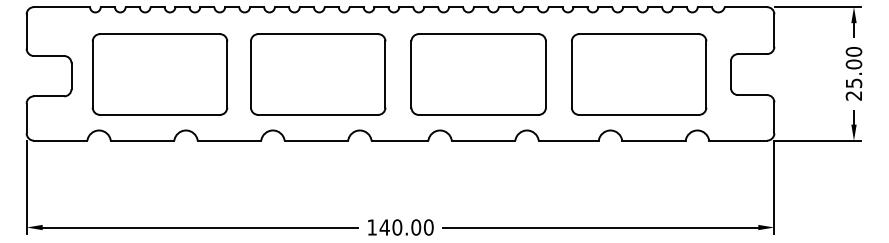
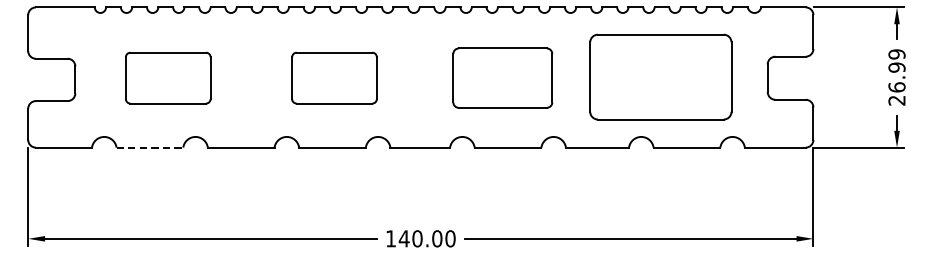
text: (853, 67) -> (896, 70), 25.00 -> 26.99
part: (159, 74) -> (167, 78), size x0.6
part: (318, 74) -> (334, 78), size x0.6
part: (478, 74) -> (502, 78), size x0.7
part: (639, 74) -> (661, 77), moved
line: (142, 140) -> (149, 147), solid -> dashed

